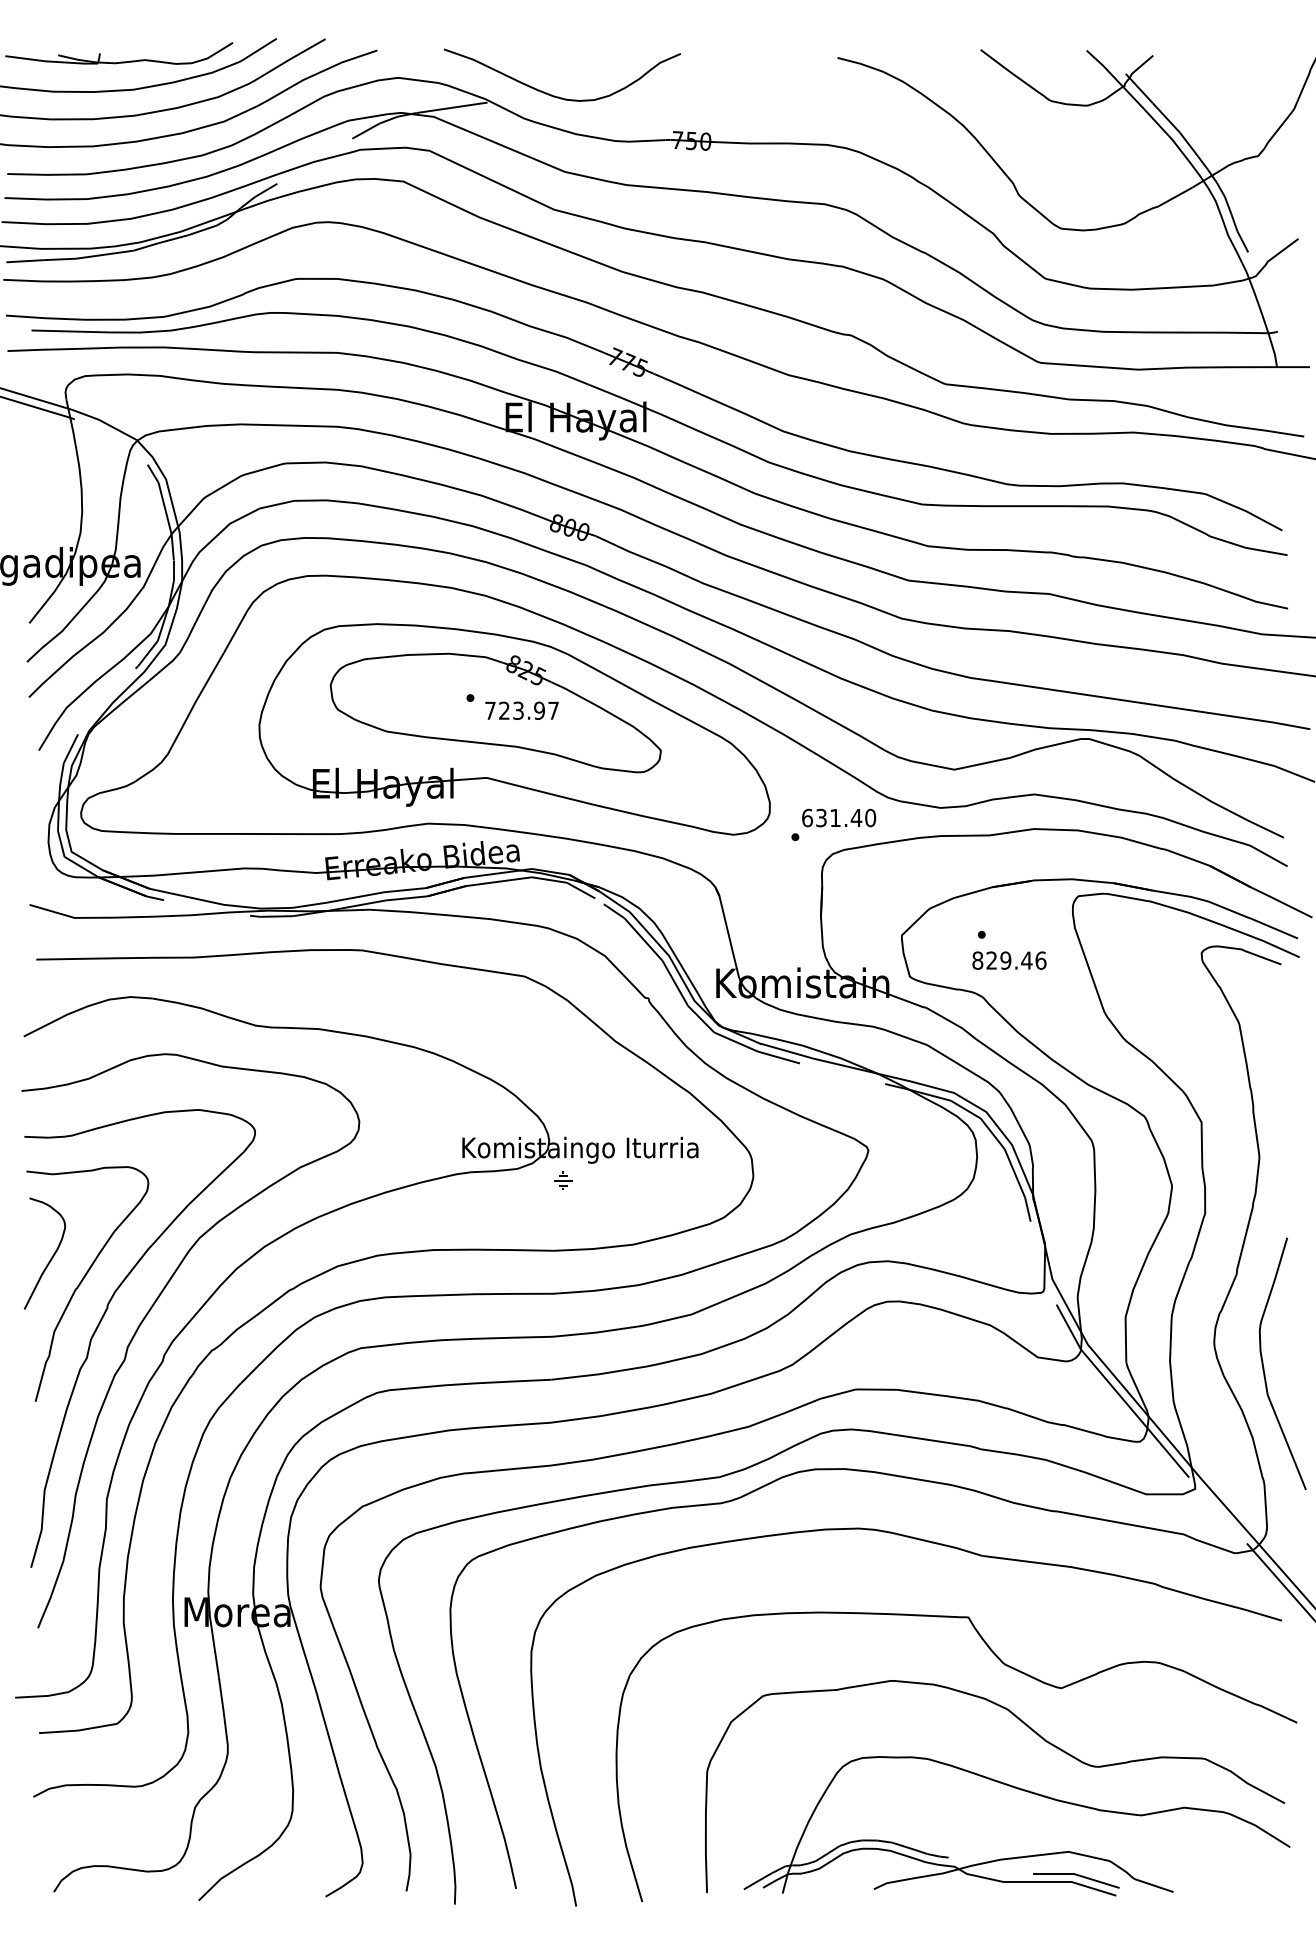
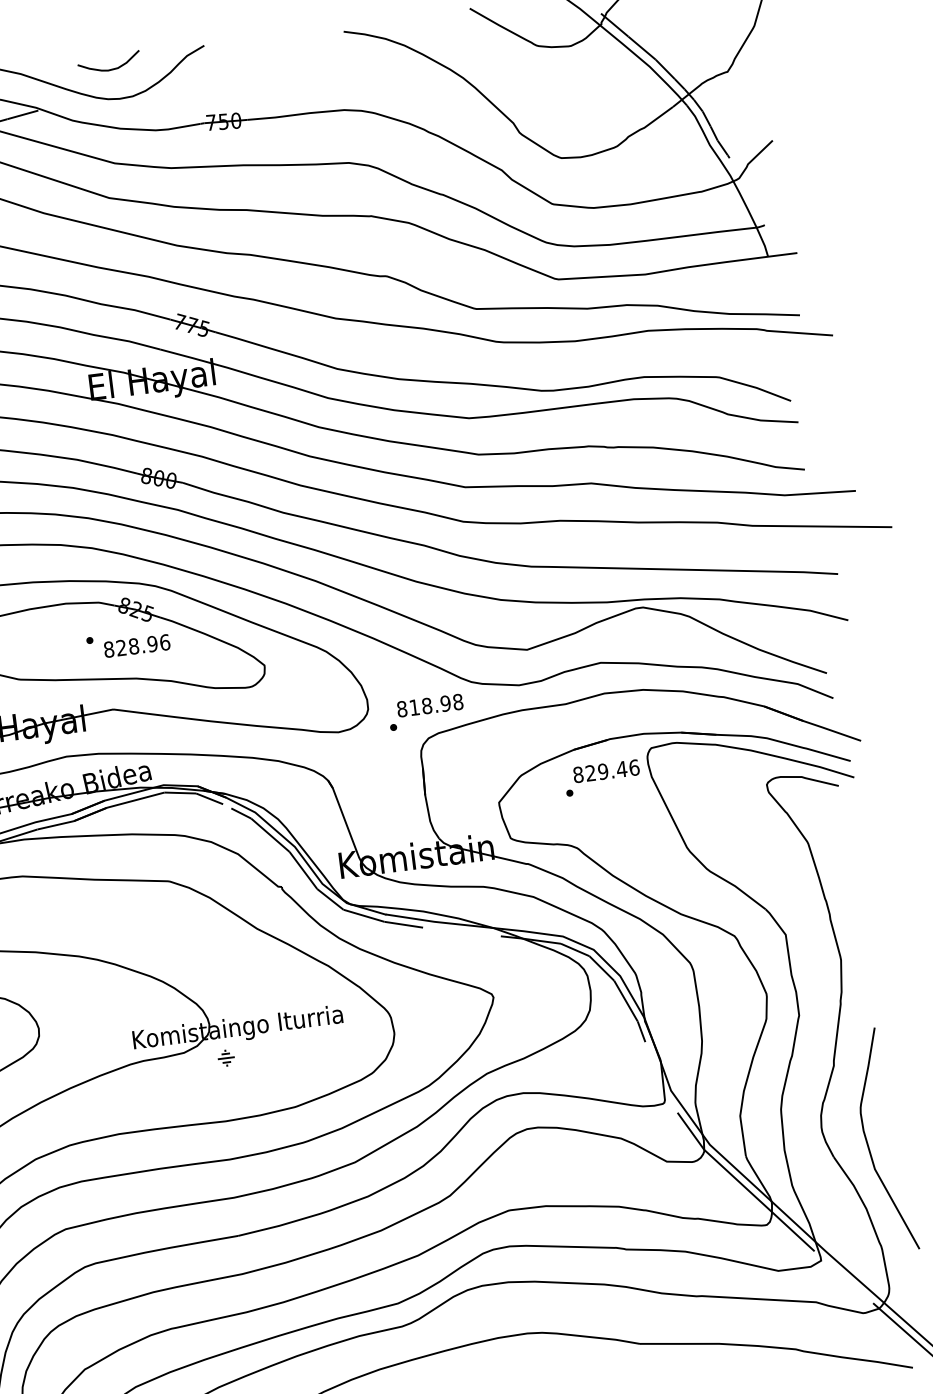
curve: (572, 66) -> (109, 69), added
text: (522, 710) -> (137, 645), 723.97 -> 828.96
text: (839, 817) -> (430, 705), 631.40 -> 818.98
text: (1009, 960) -> (606, 771), moved

